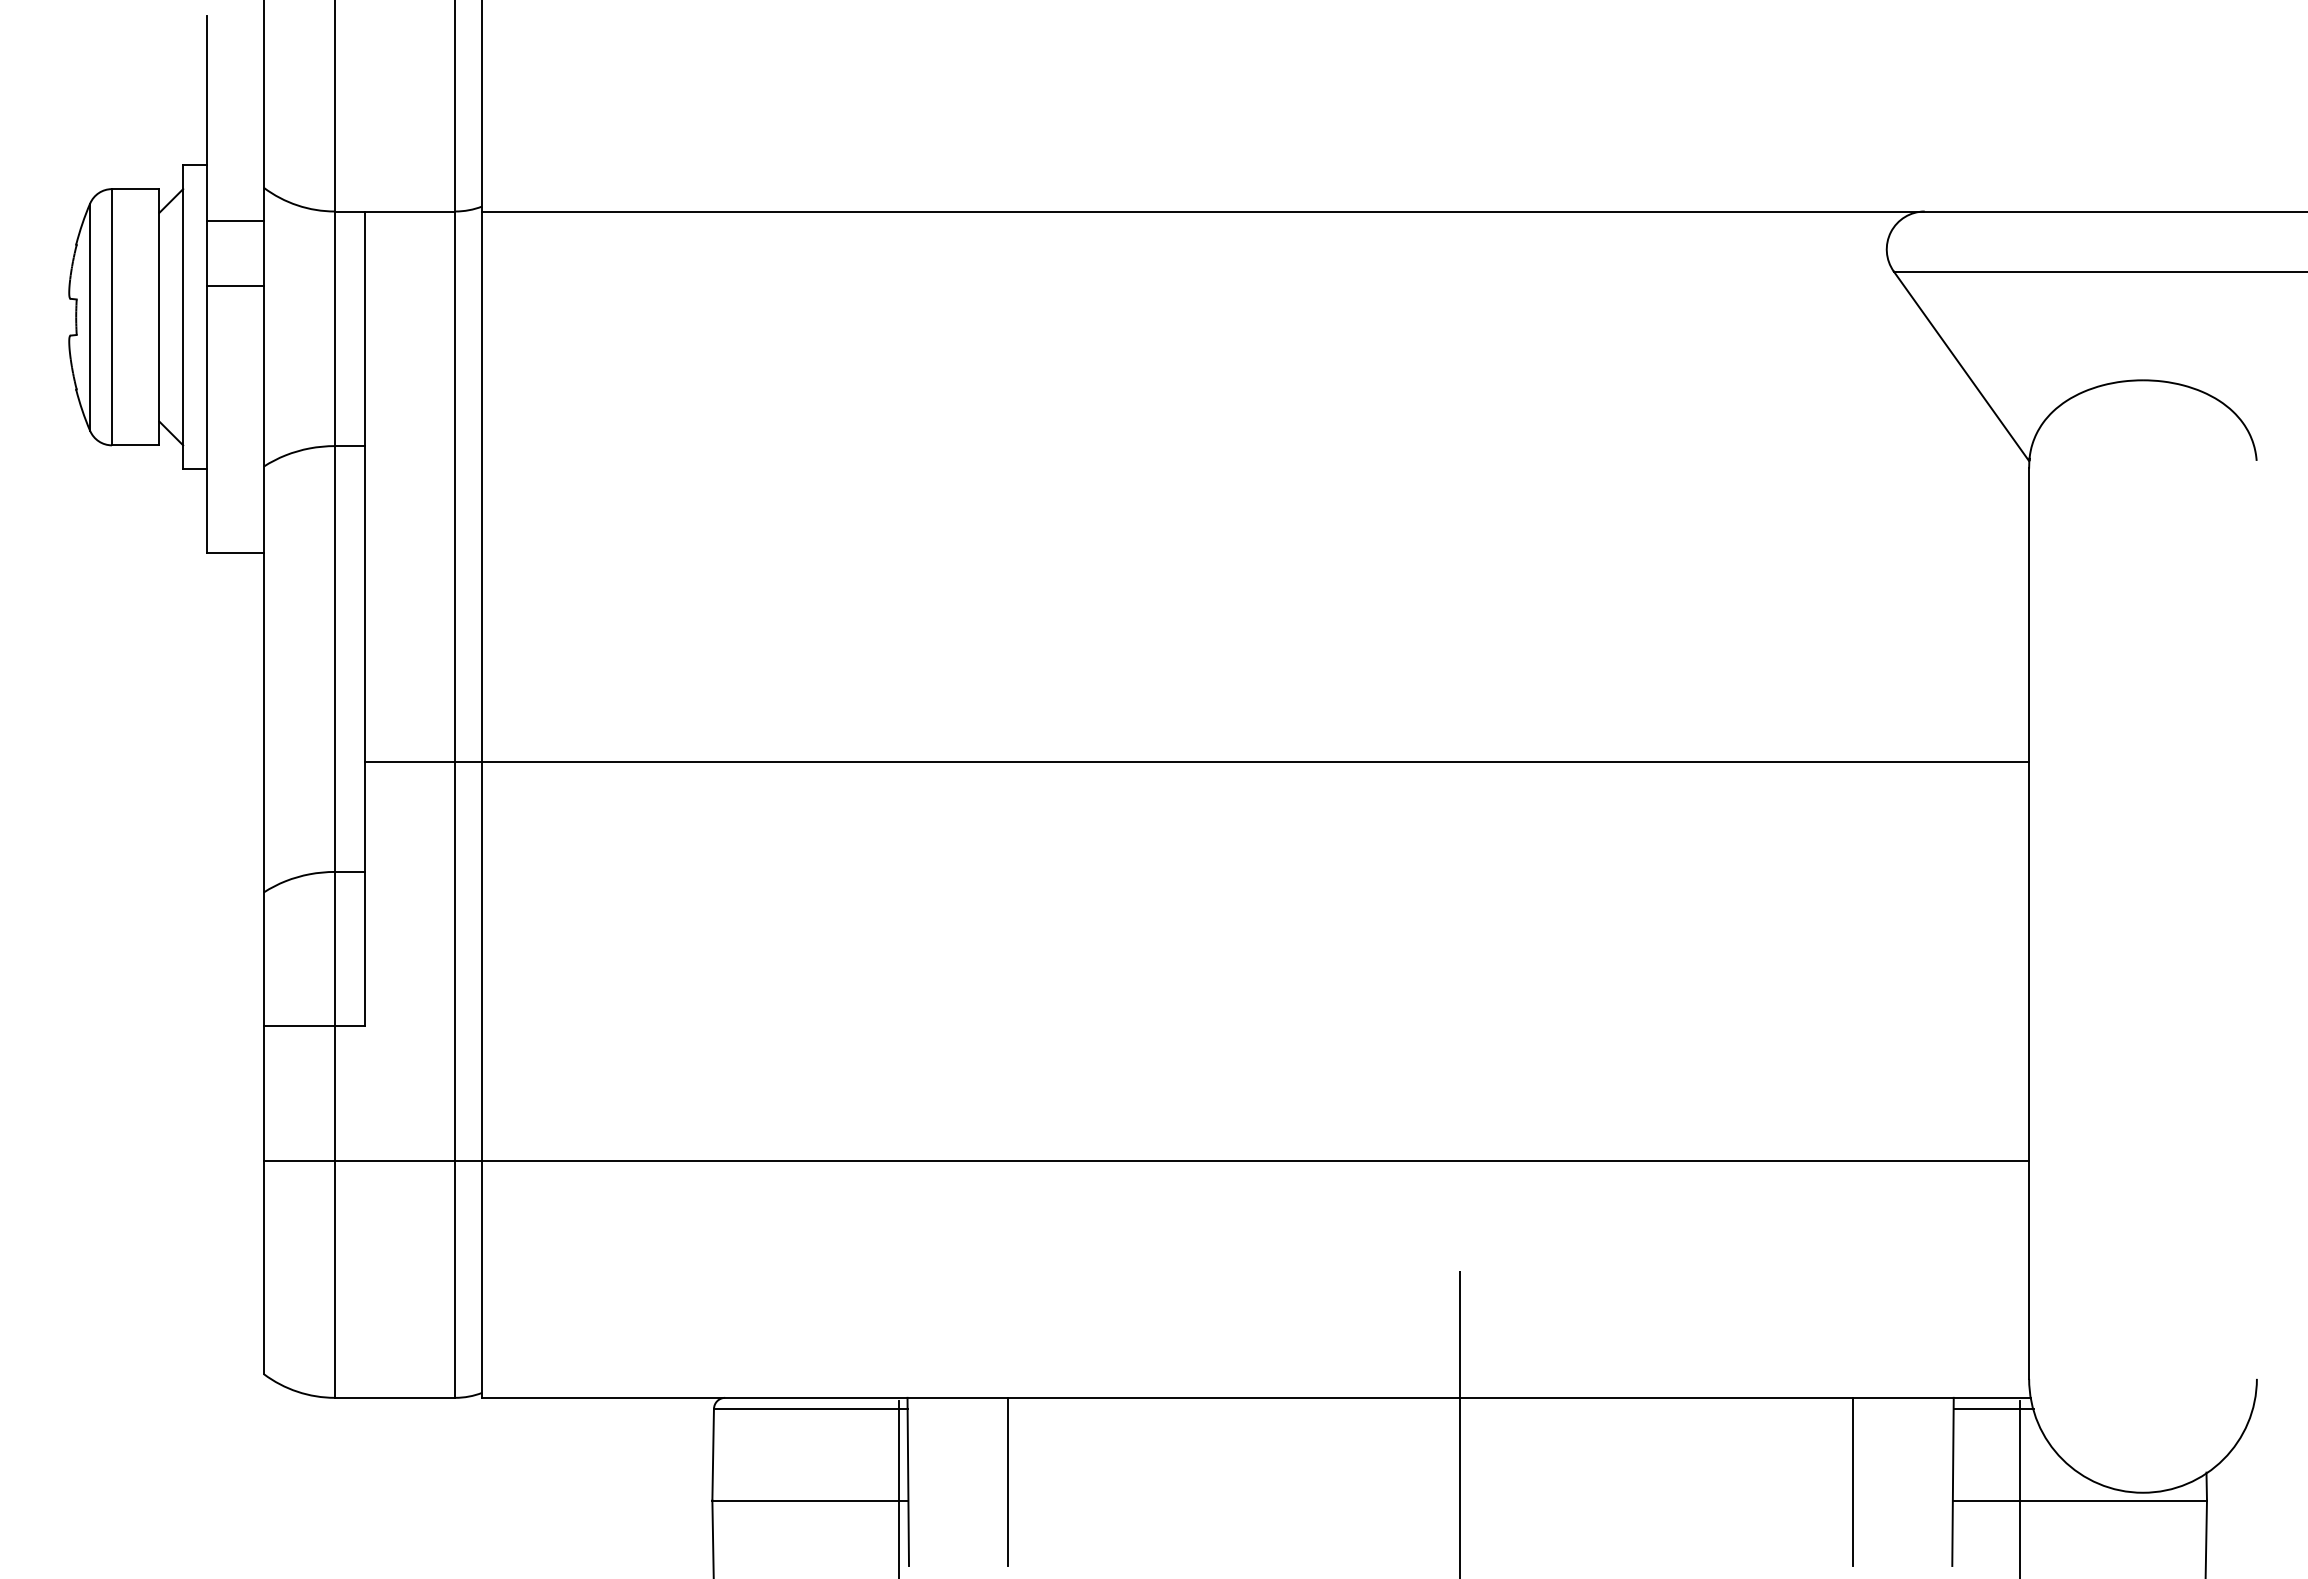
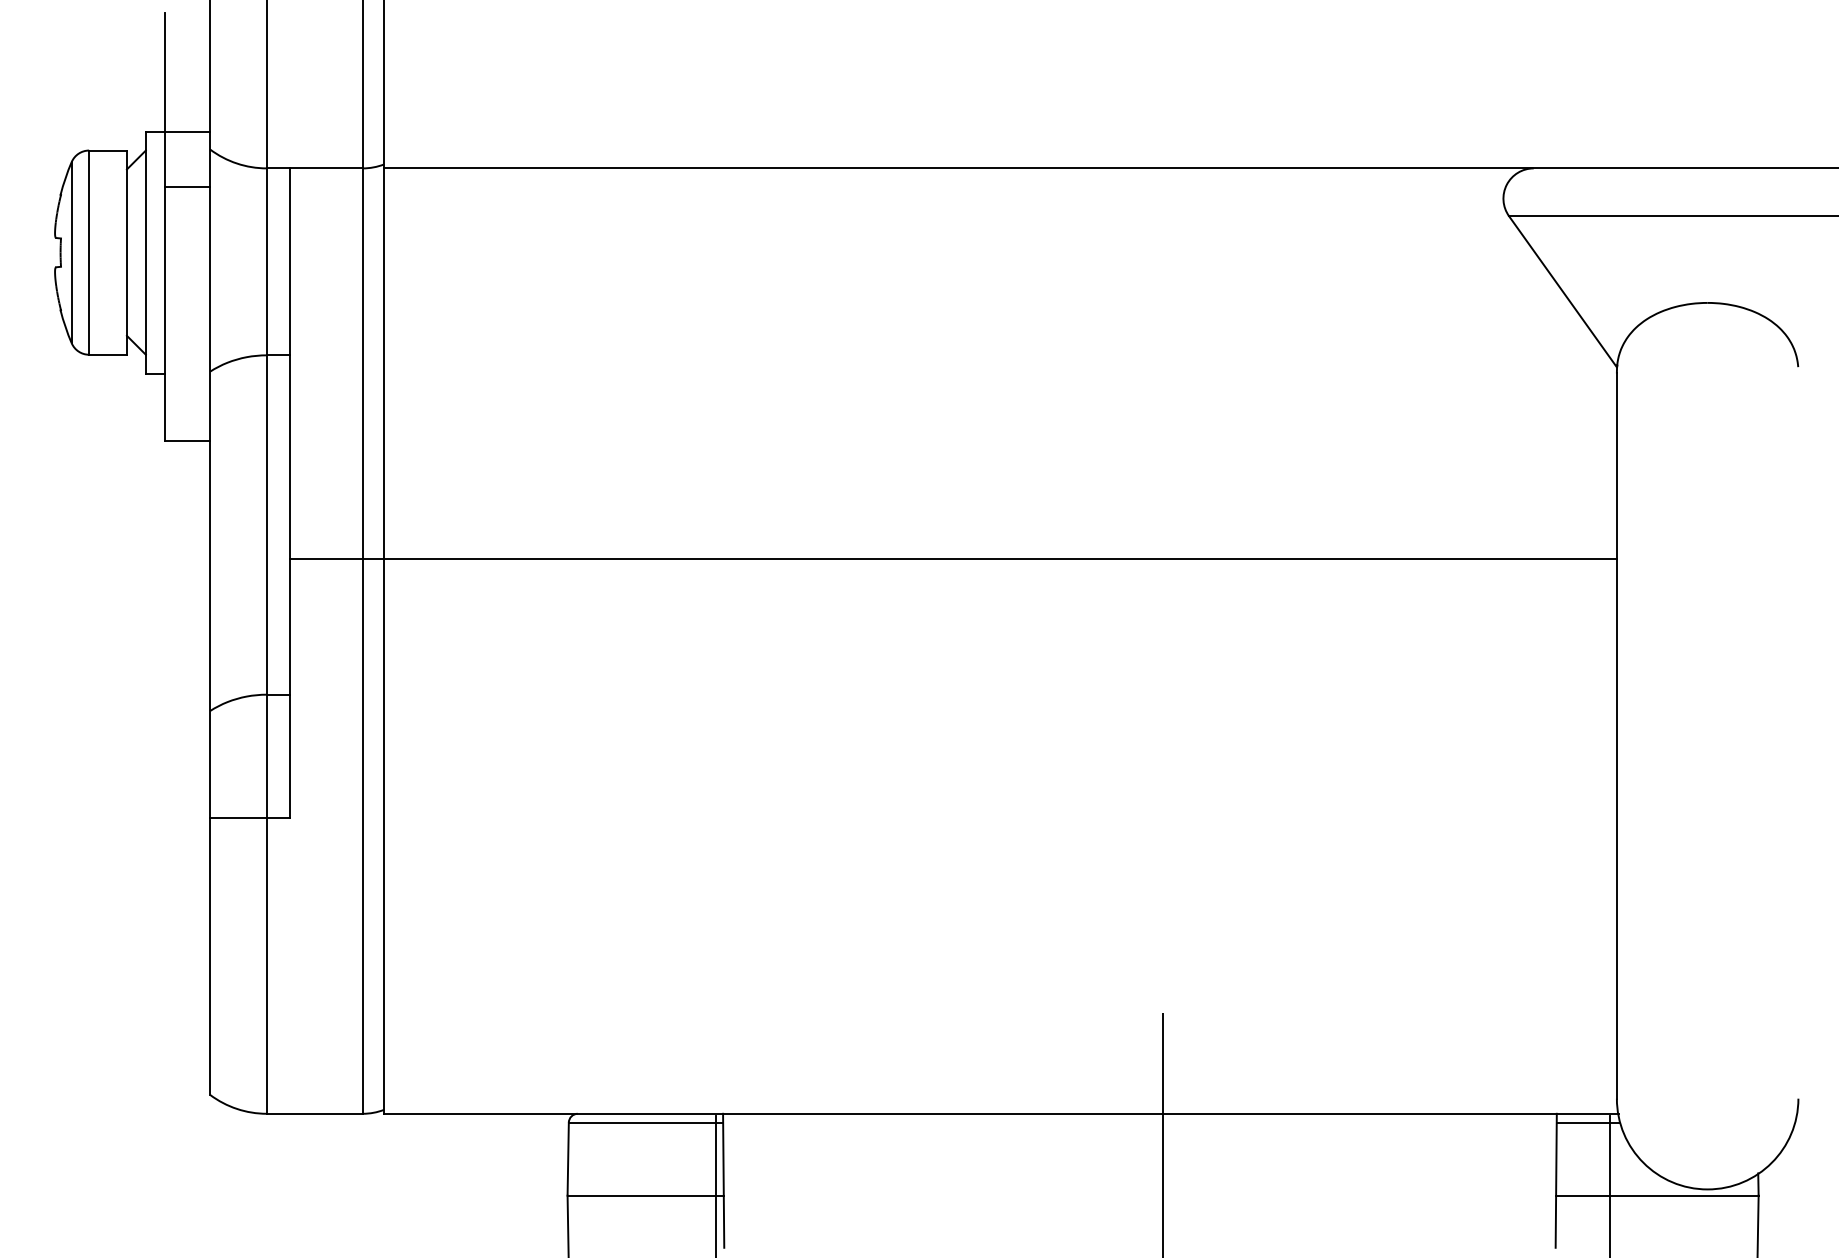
line: (234, 221) -> (186, 132), moved
line: (234, 286) -> (186, 187), moved
line: (1196, 761) -> (953, 558), moved
line: (1146, 1160) -> (913, 924), removed
line: (1008, 1481) -> (803, 1180), removed
line: (1852, 1481) -> (1476, 1180), removed

